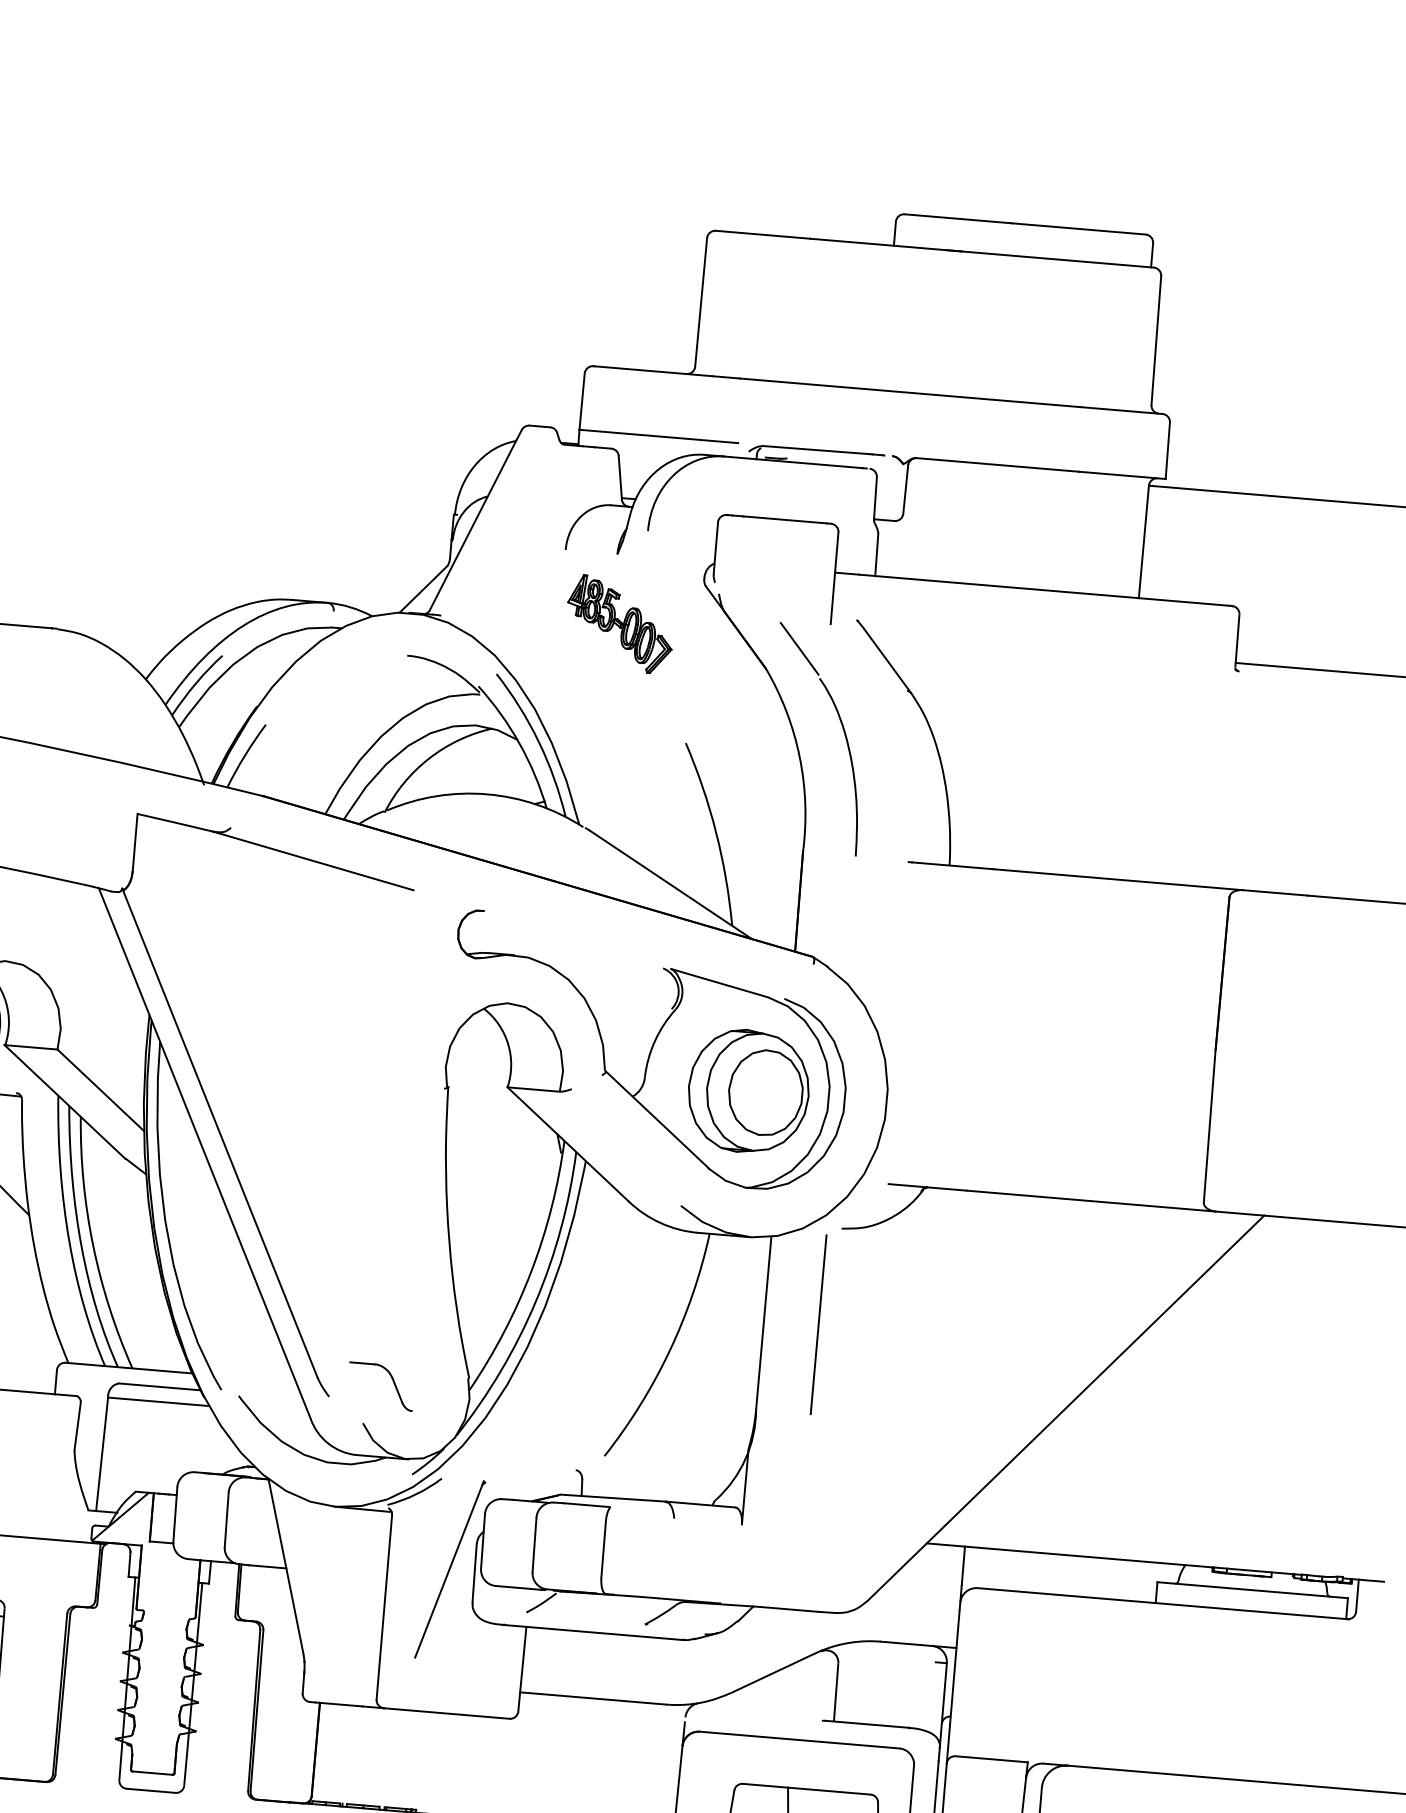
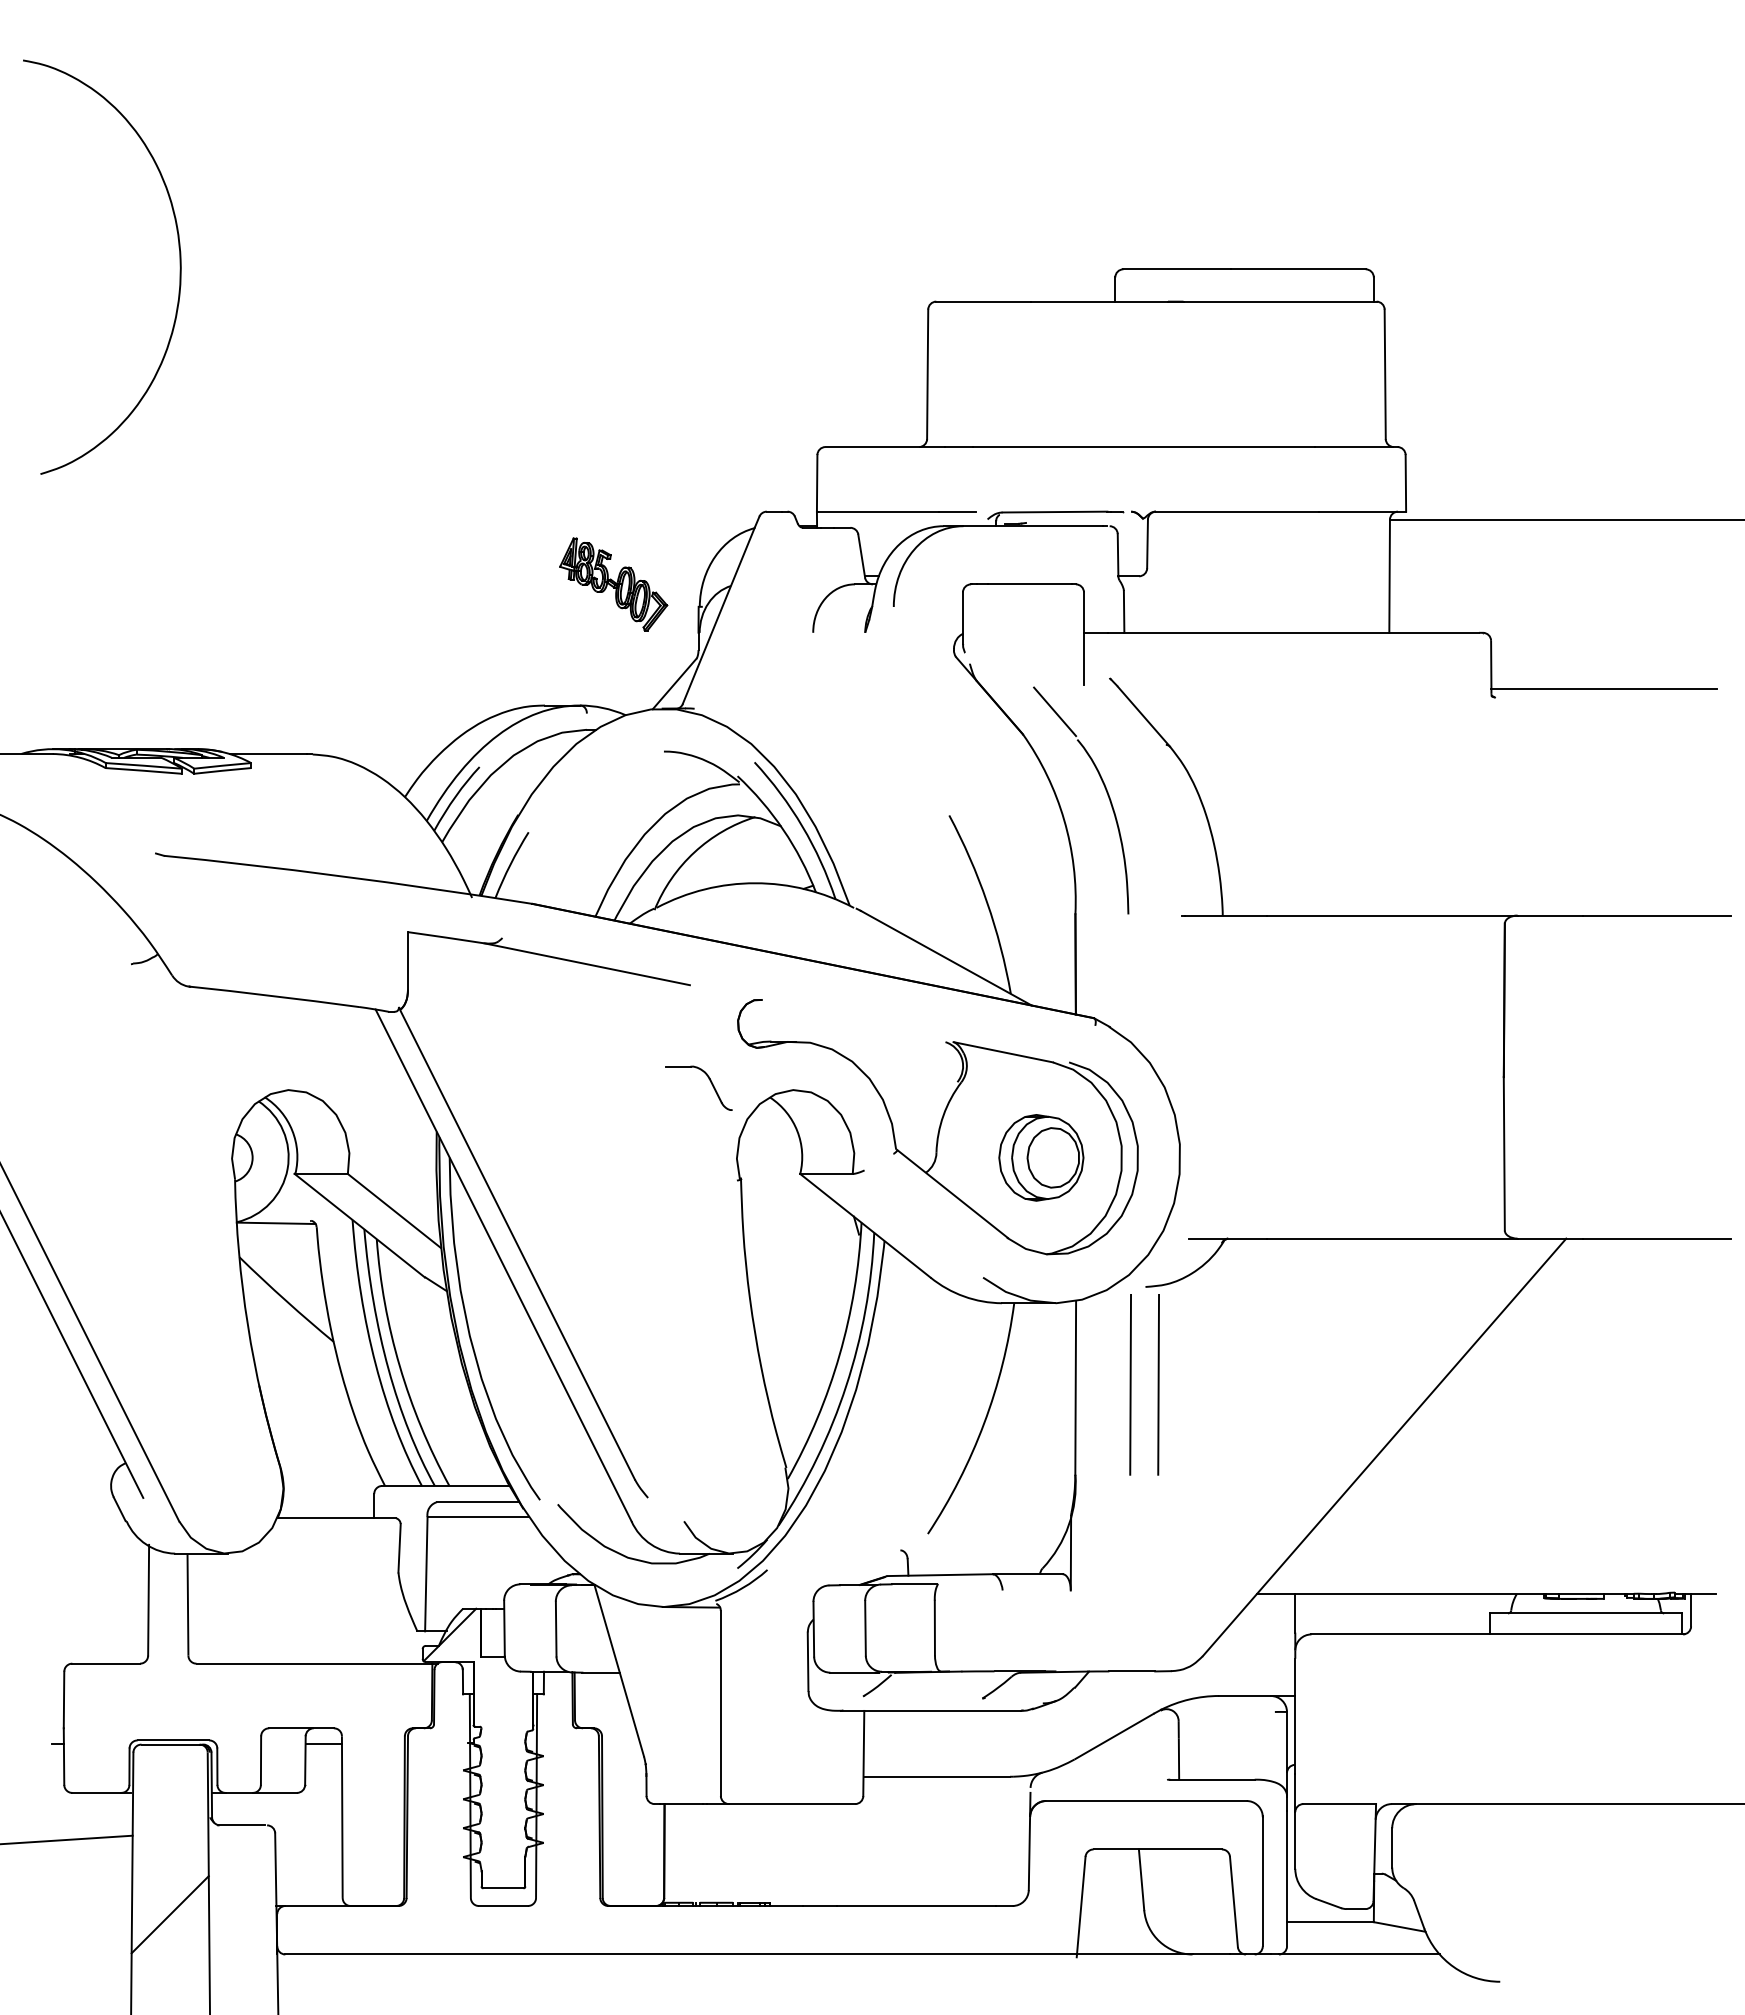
part: (619, 624) -> (613, 584), moved
part: (748, 1091) -> (1041, 1157), size x0.7
line: (846, 1326) -> (1158, 1384), added
part: (391, 1378) -> (708, 1079), moved
part: (450, 1568) -> (783, 1659), removed

